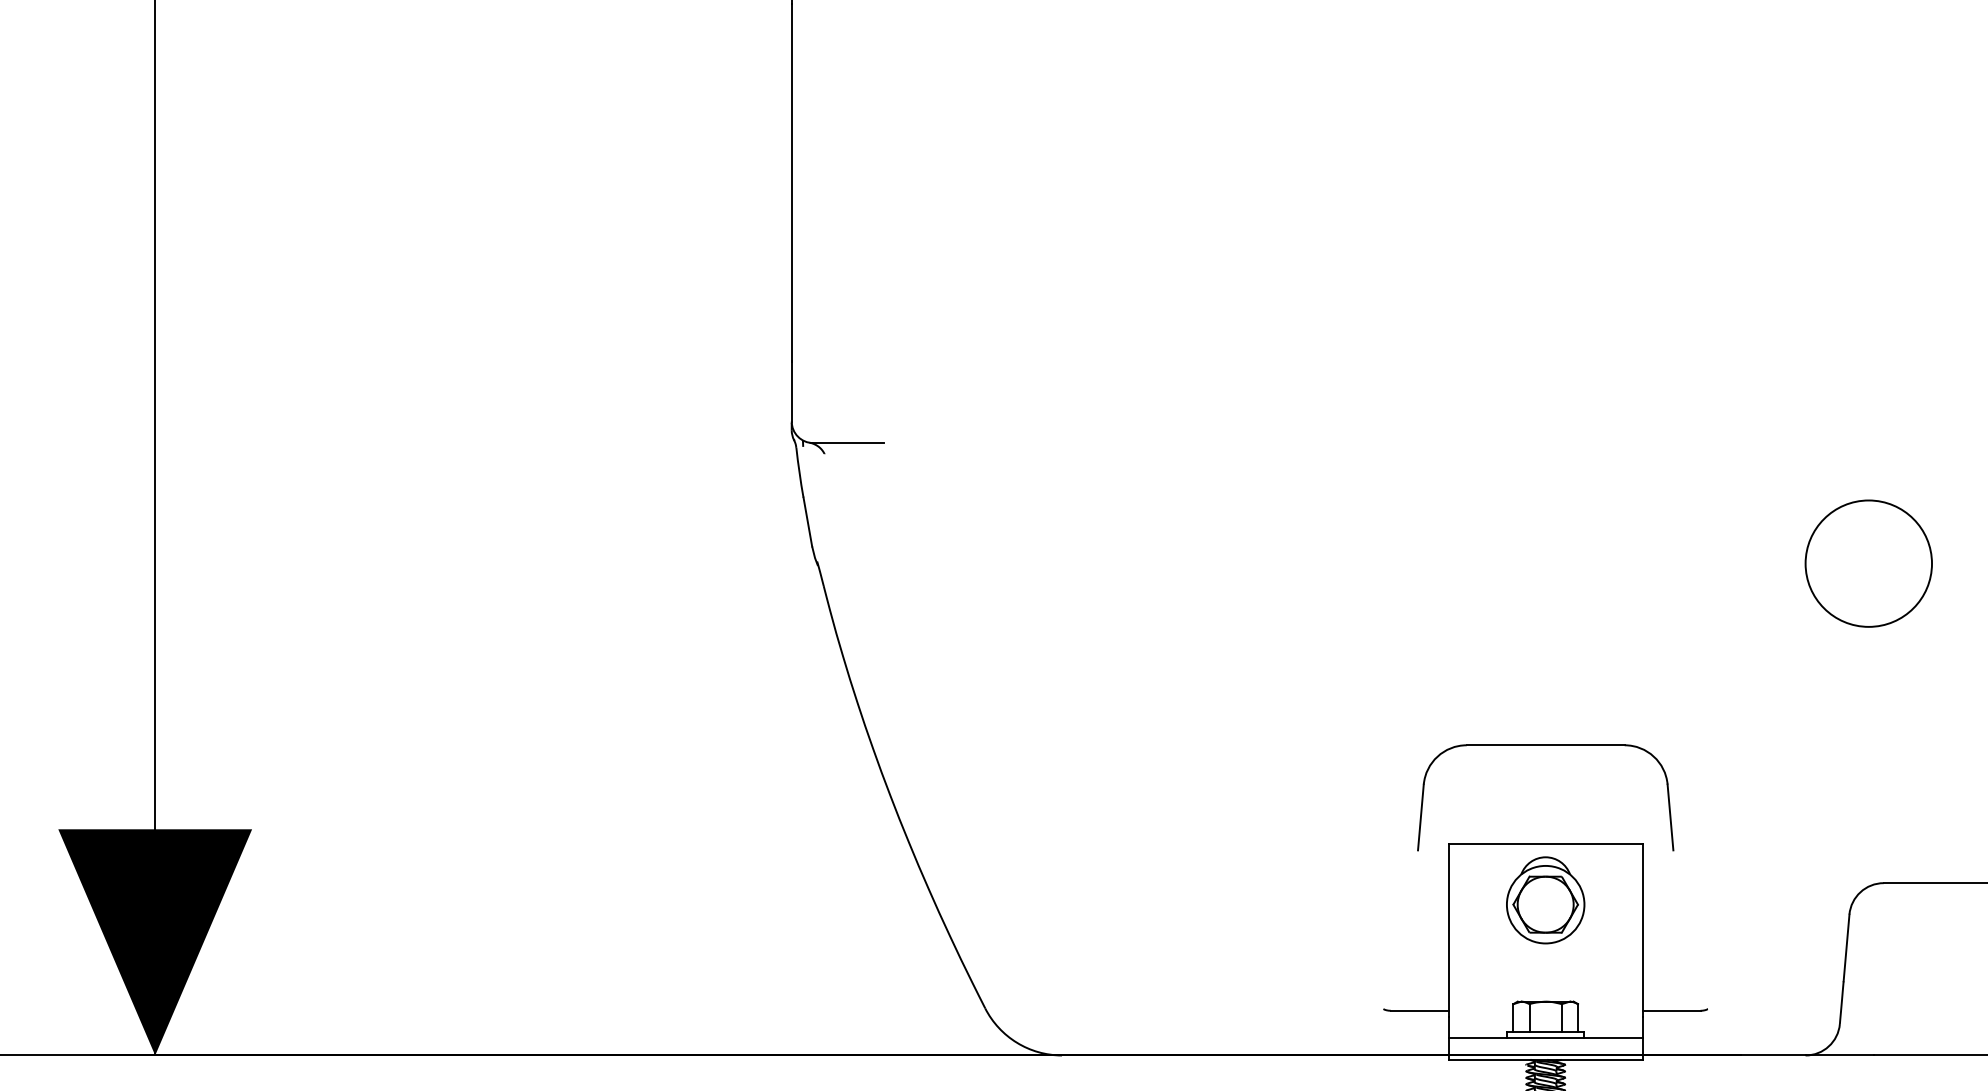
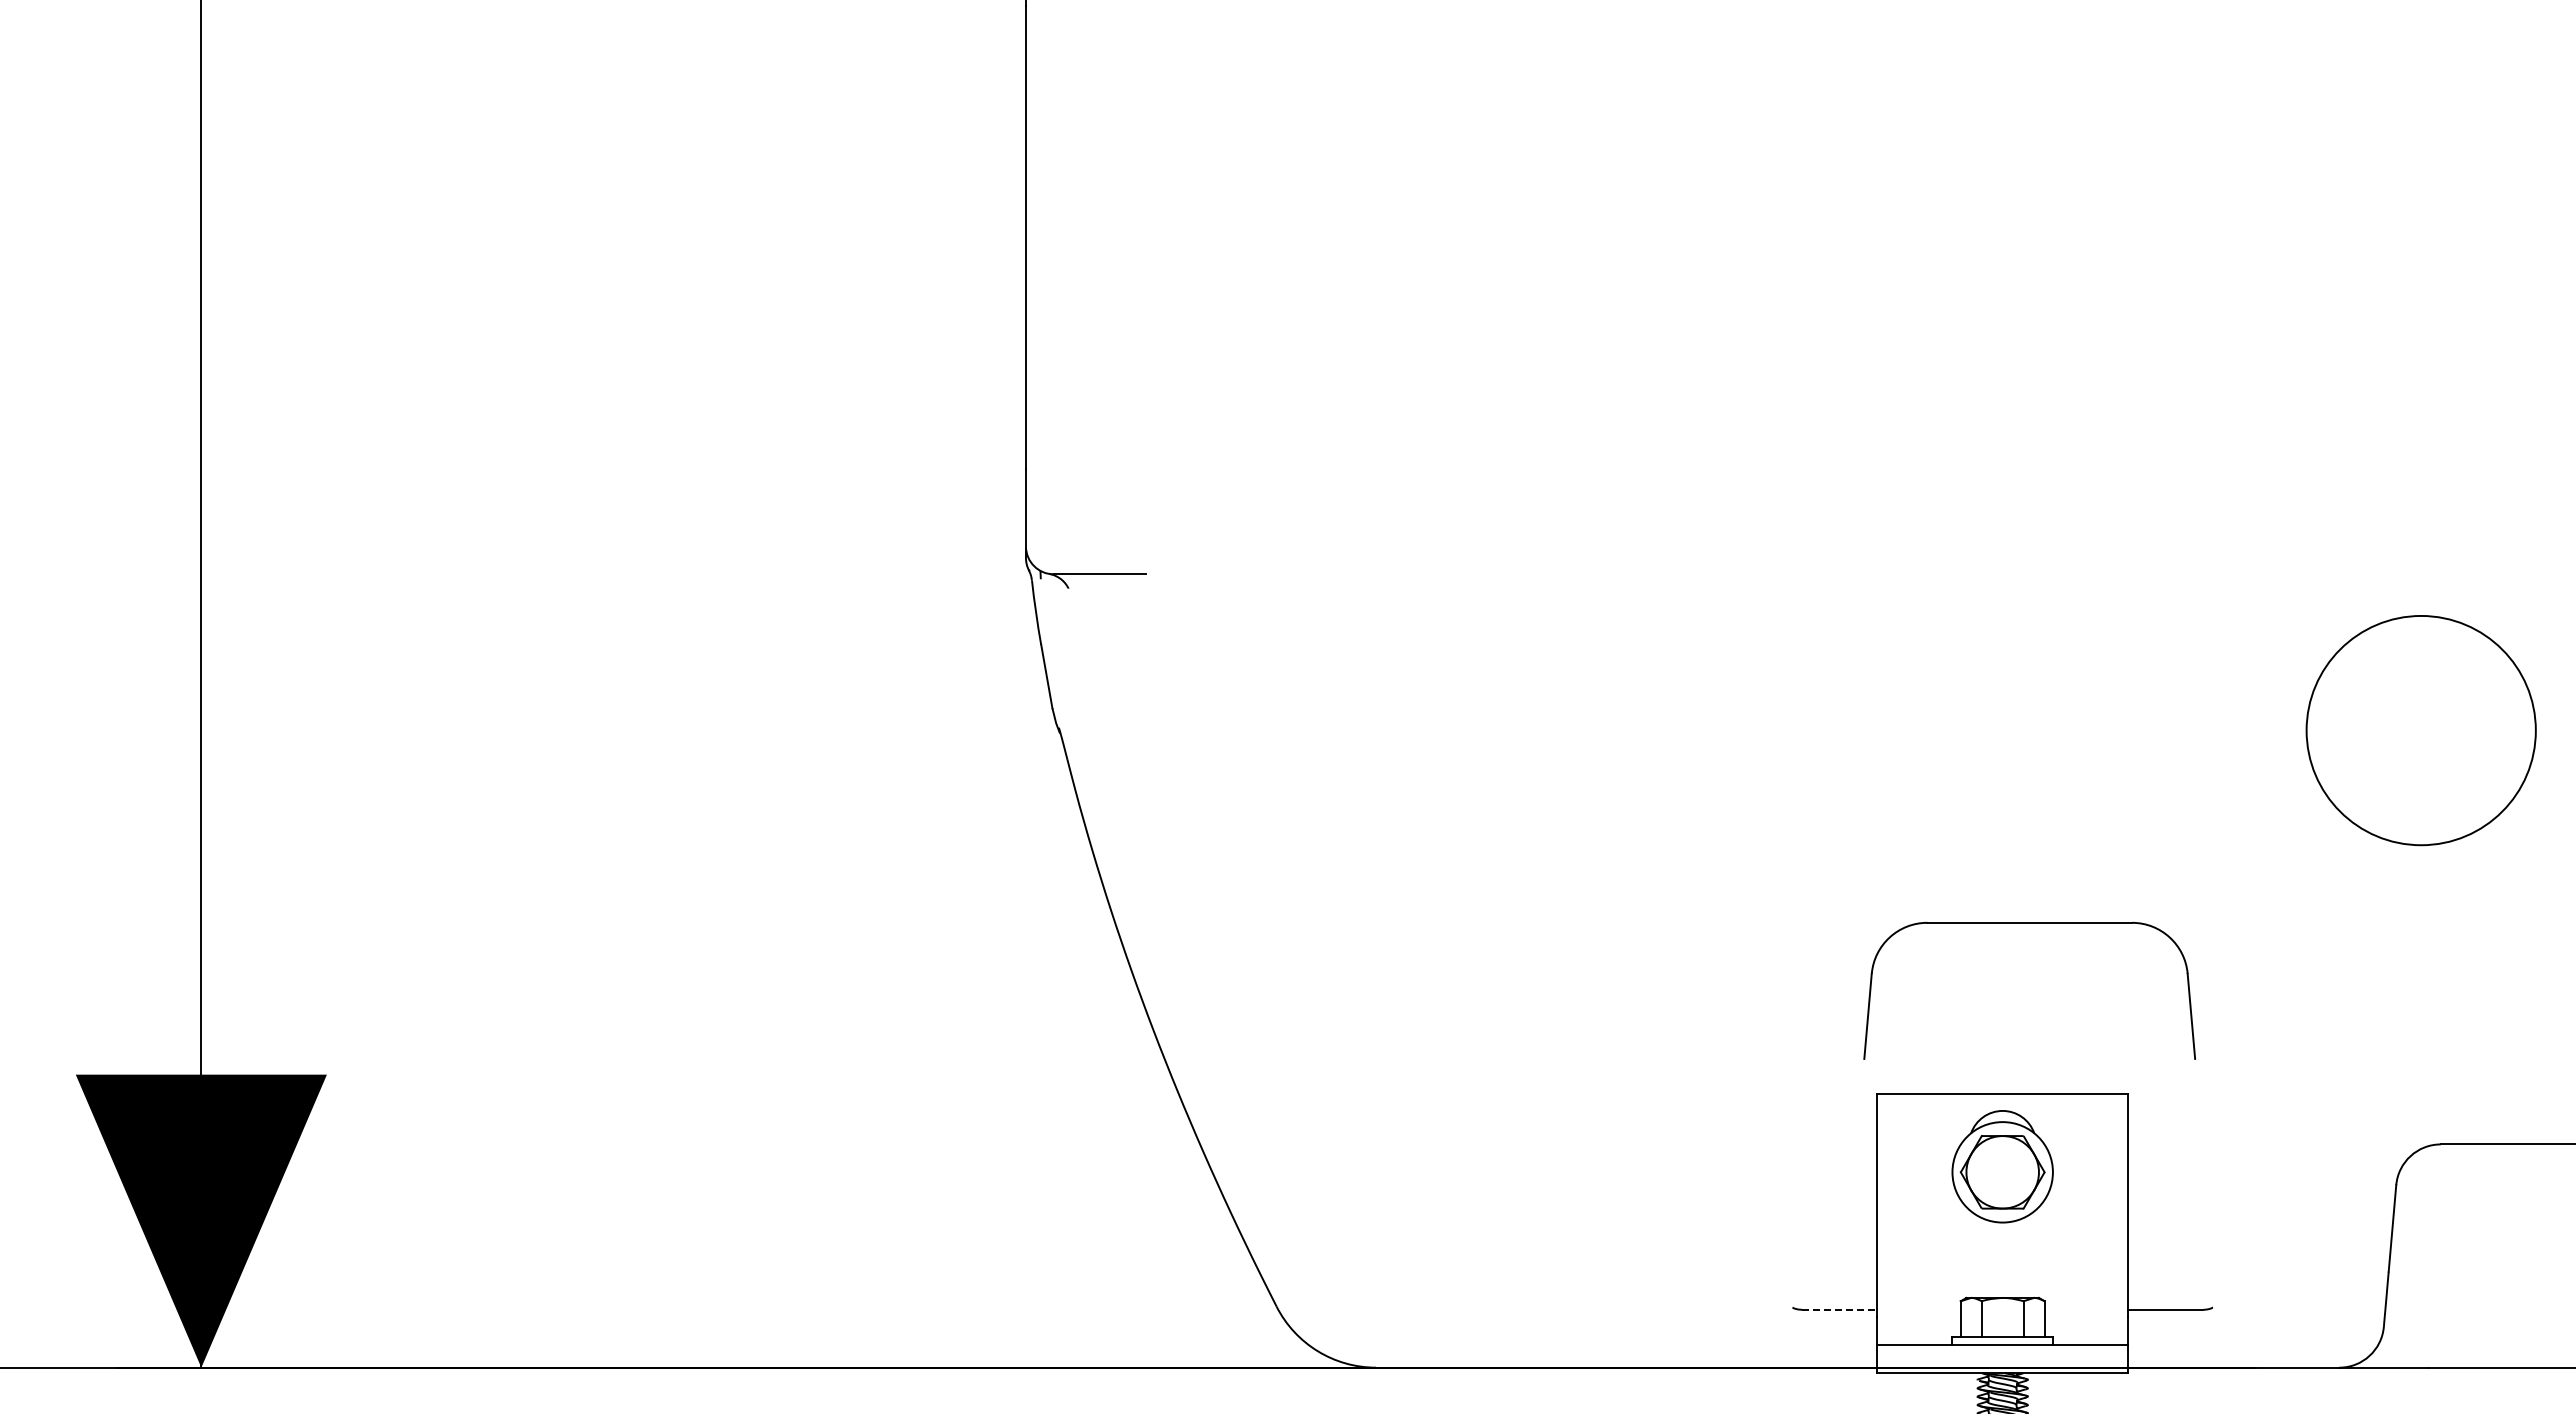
part: (1868, 563) -> (2421, 730), size x1.4
part: (1545, 745) -> (2029, 923), moved
line: (1419, 1010) -> (1839, 1309), solid -> dashed

